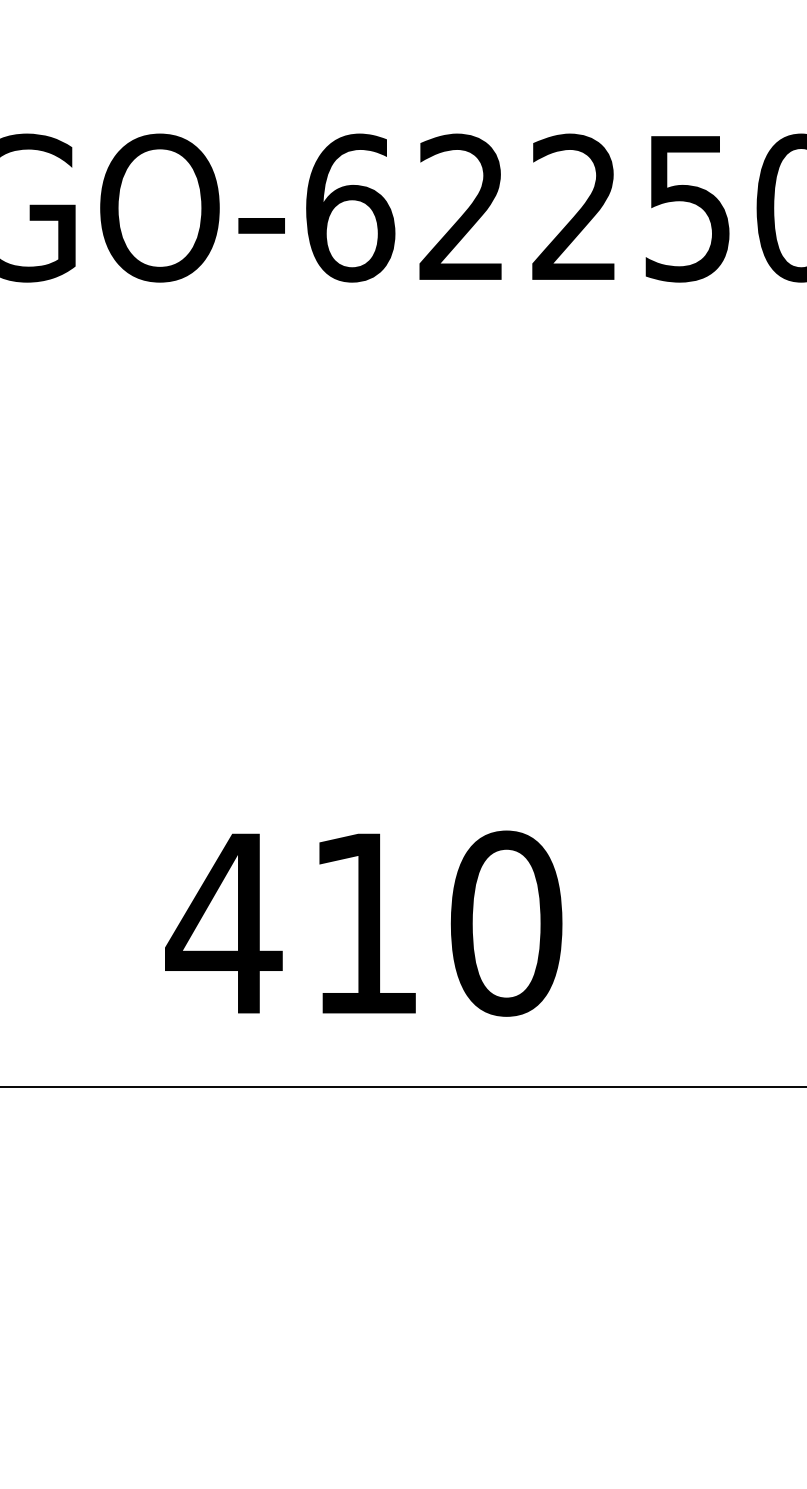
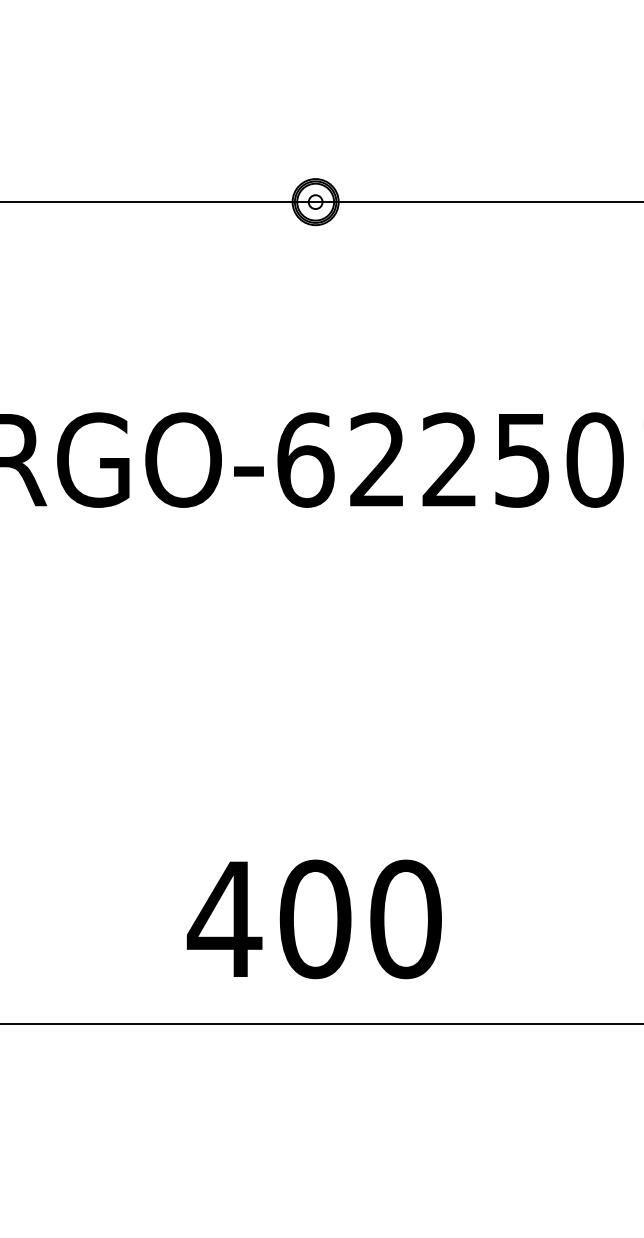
text: (365, 923) -> (315, 919), 410 -> 400

